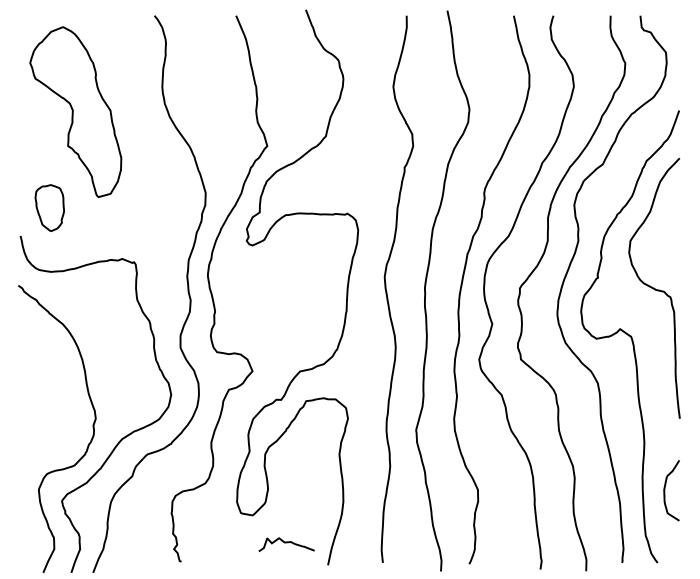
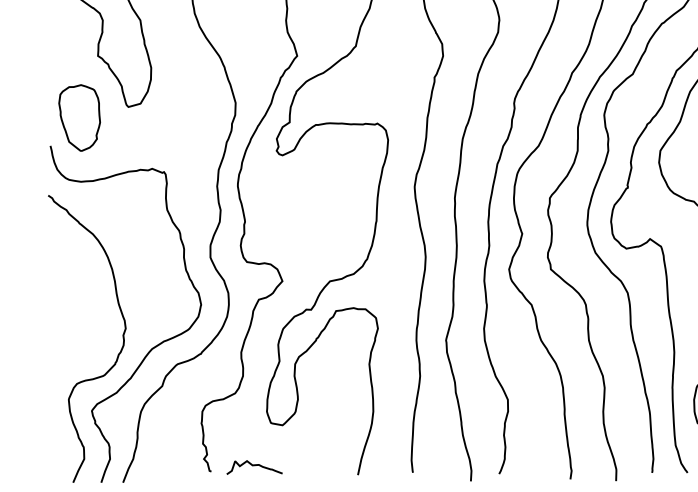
part: (49, 207) -> (79, 117), size x1.43
curve: (286, 543) -> (254, 466), moved

